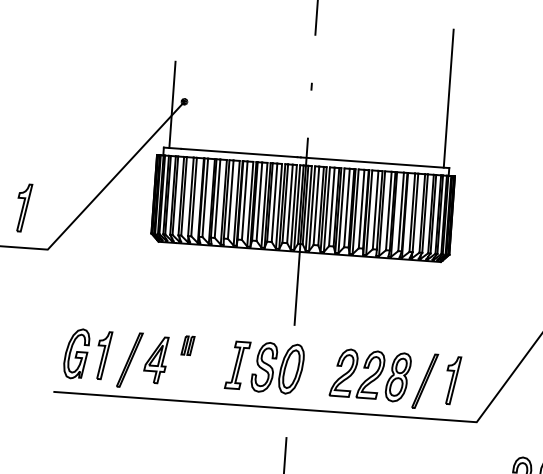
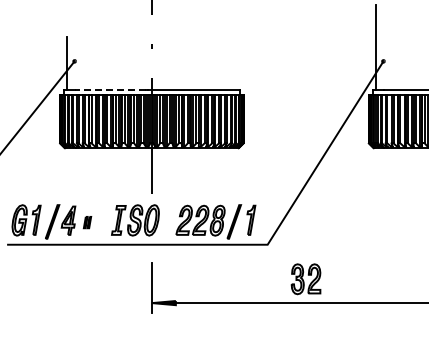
line: (449, 98) -> (236, 47), removed
line: (239, 153) -> (110, 90), solid -> dashed
part: (188, 345) -> (87, 222), moved

